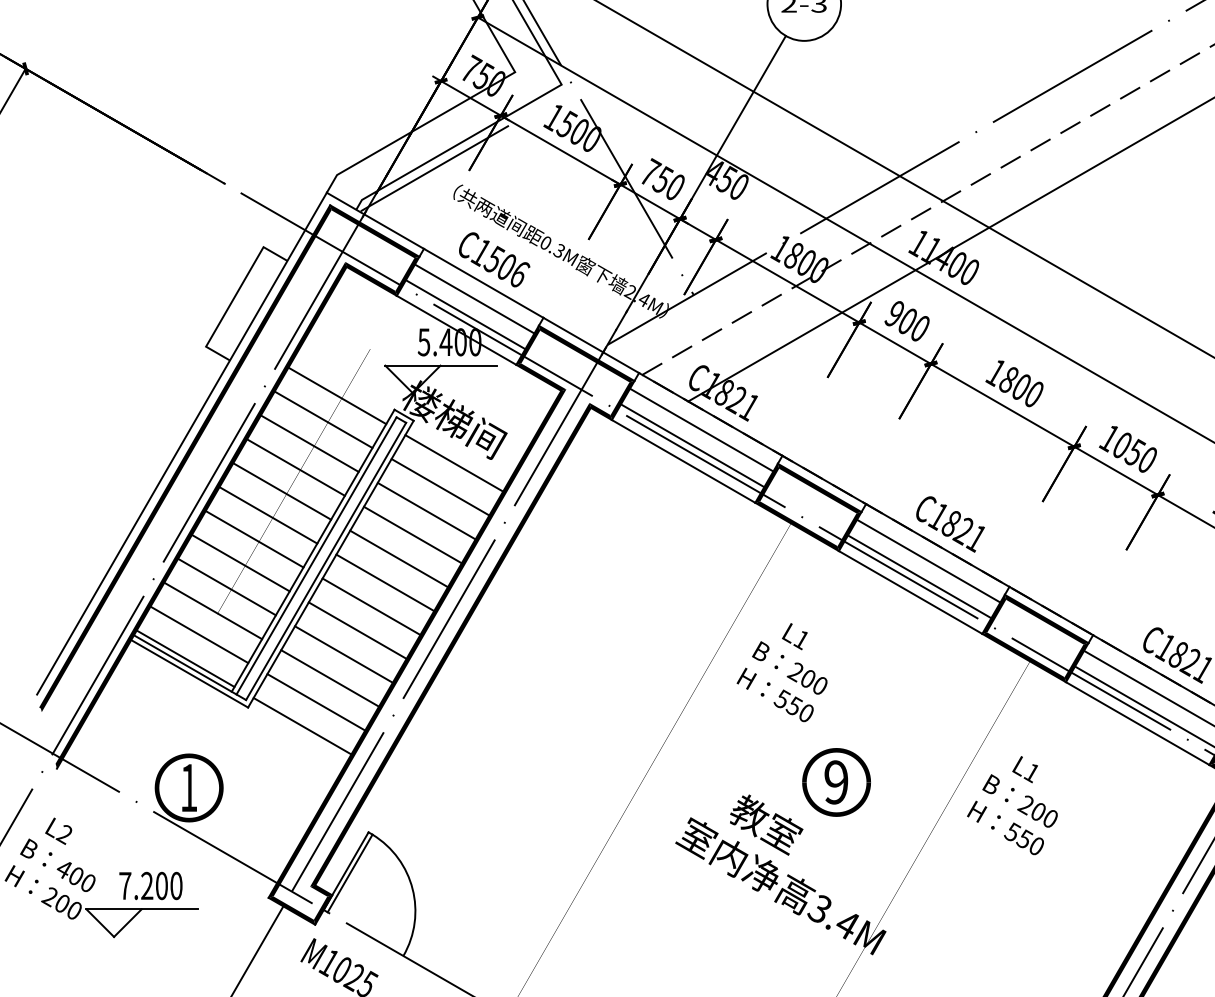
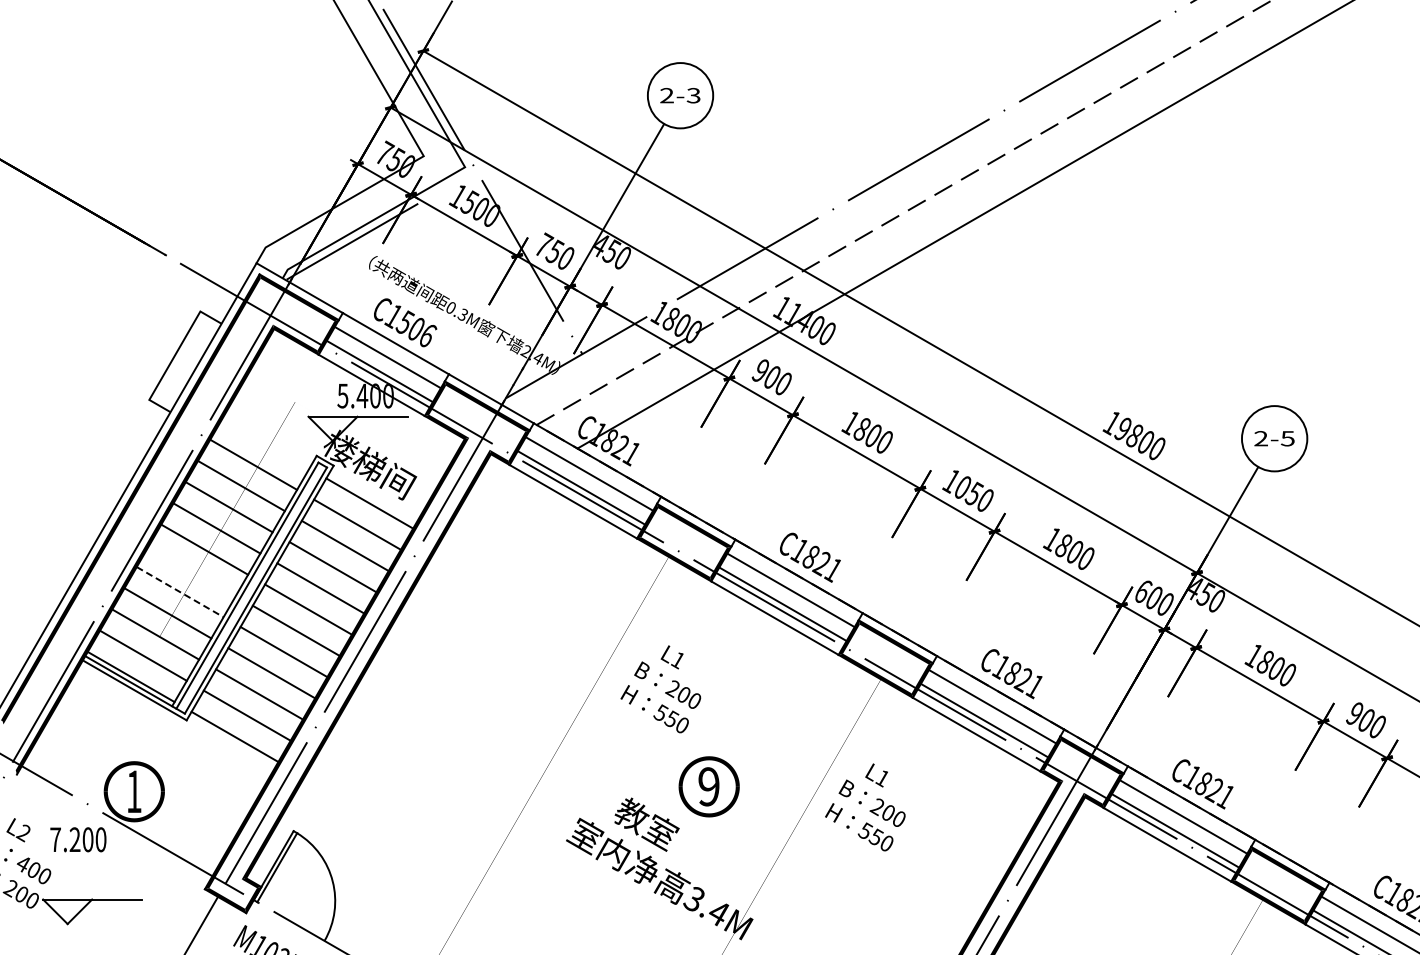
line: (336, 395) -> (265, 443), removed
line: (254, 538) -> (192, 570), removed
line: (241, 563) -> (180, 592), solid -> dashed
text: (151, 885) -> (78, 839), moved

